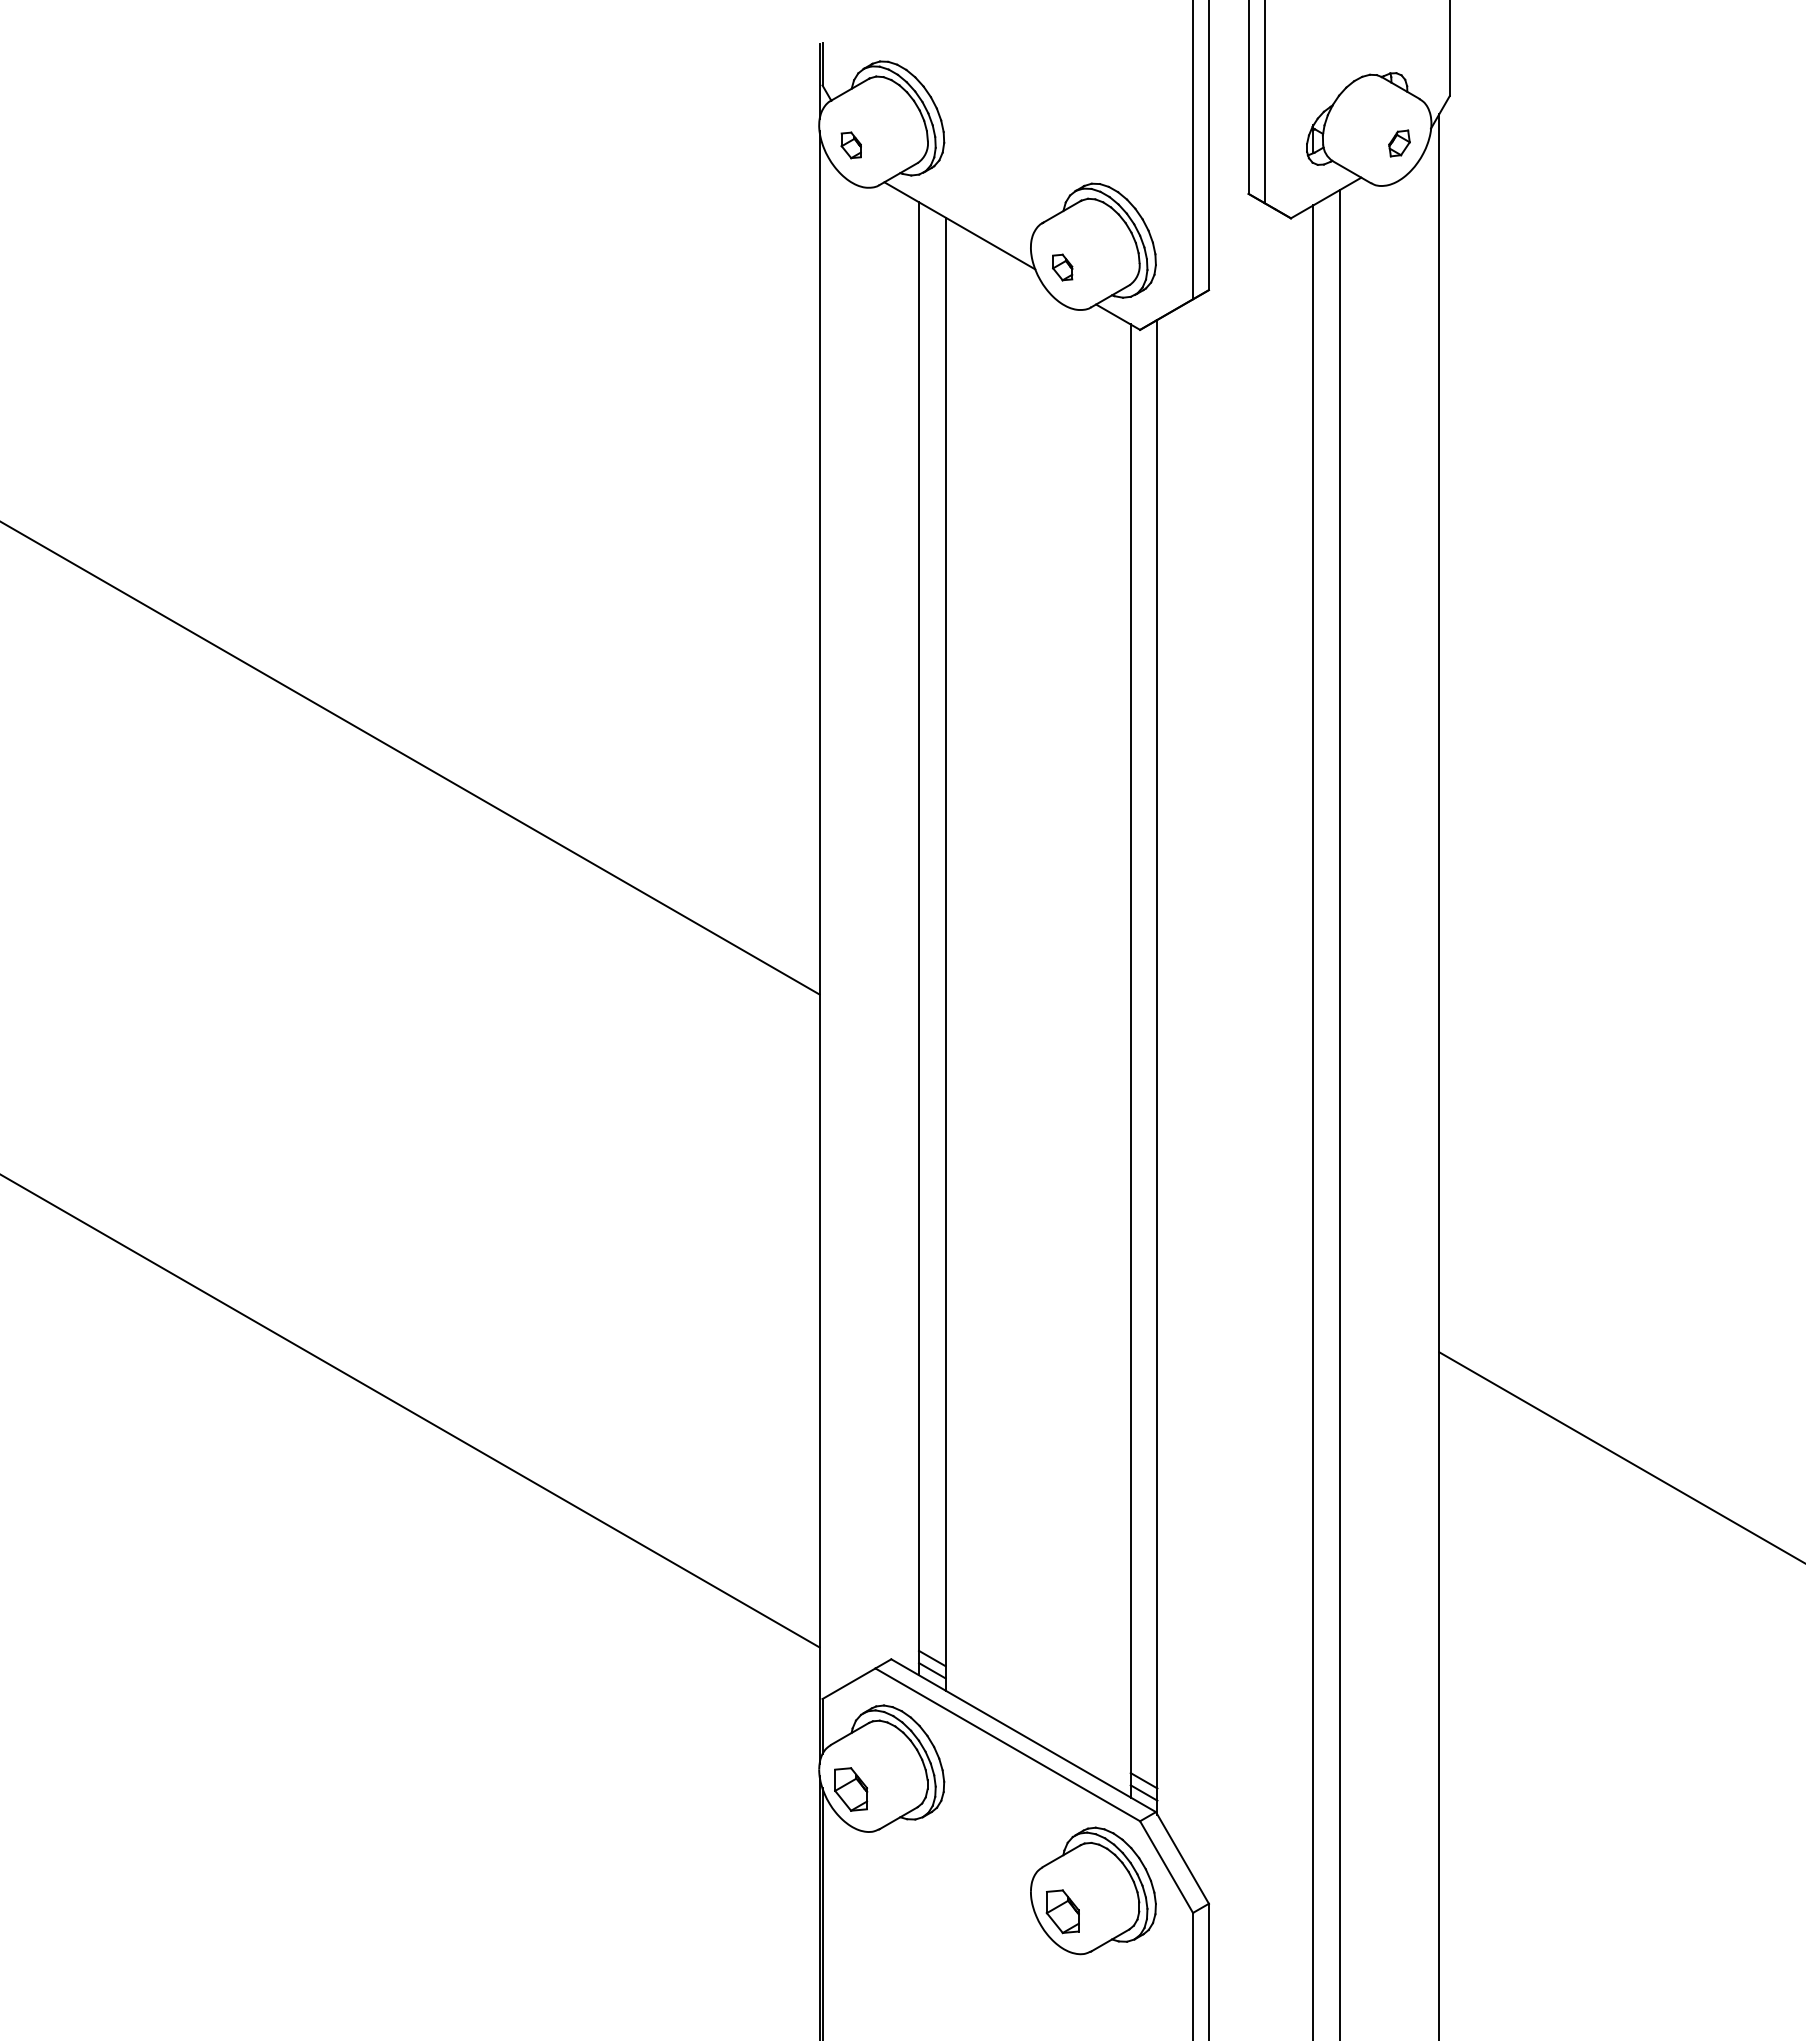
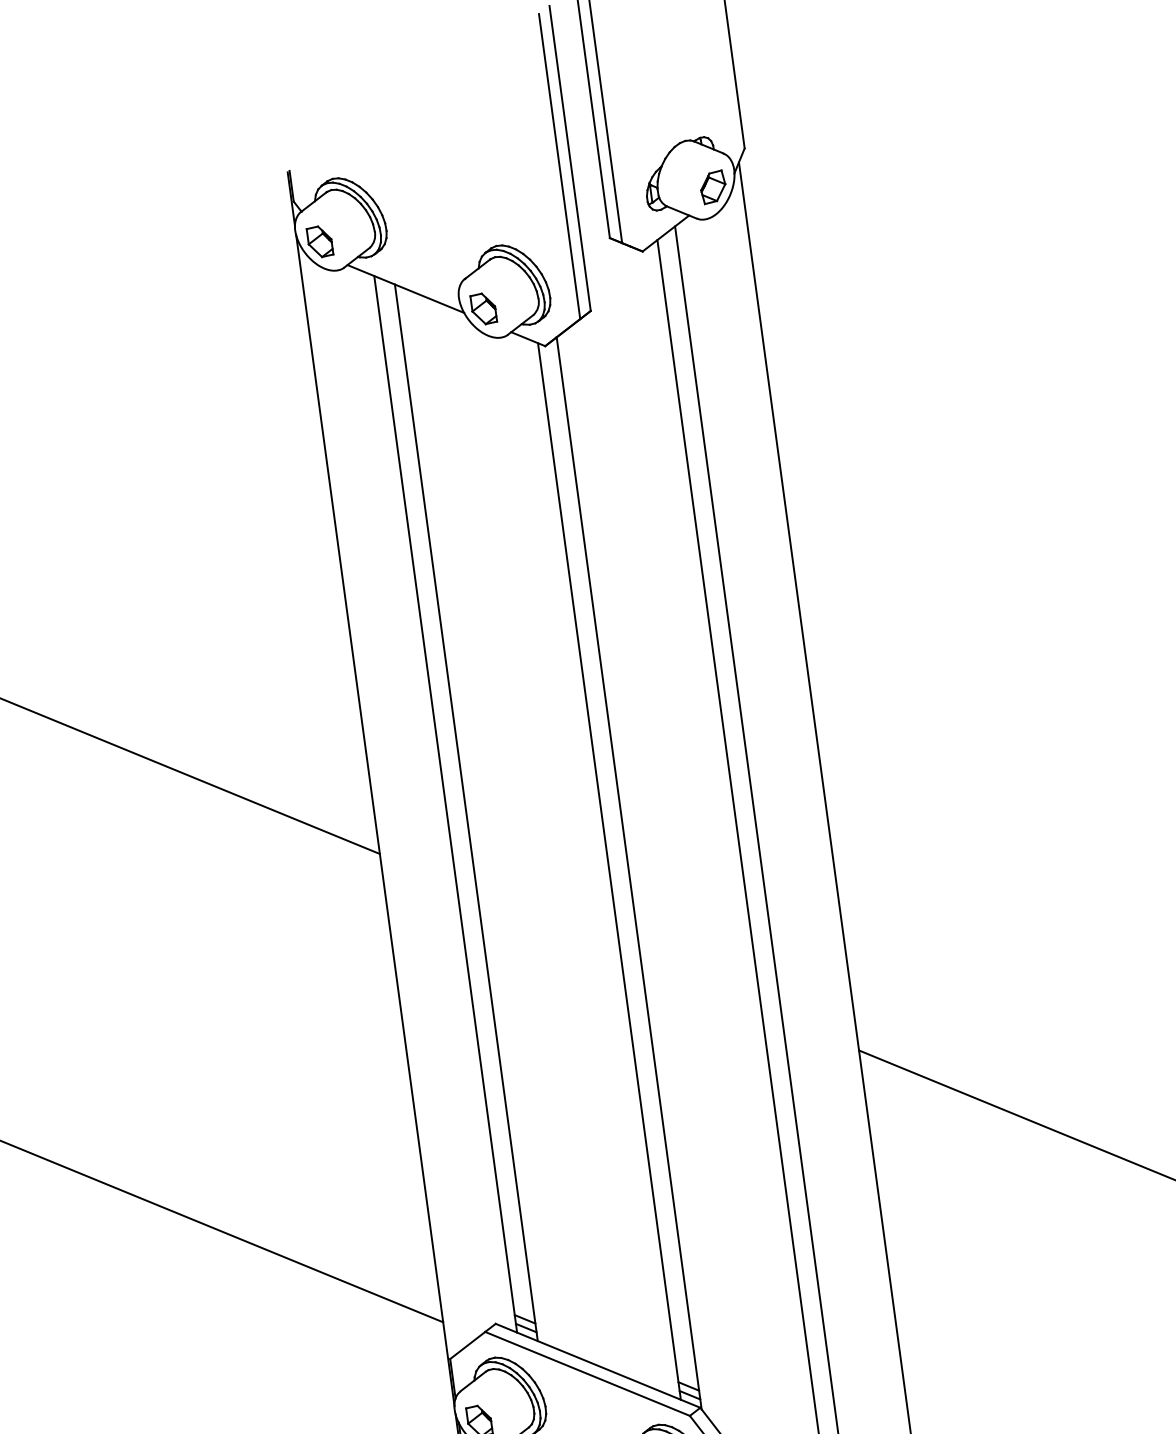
part: (1399, 143) -> (713, 187), size x1.67
part: (851, 145) -> (320, 241), size x1.67
part: (1062, 267) -> (483, 308), size x1.67

